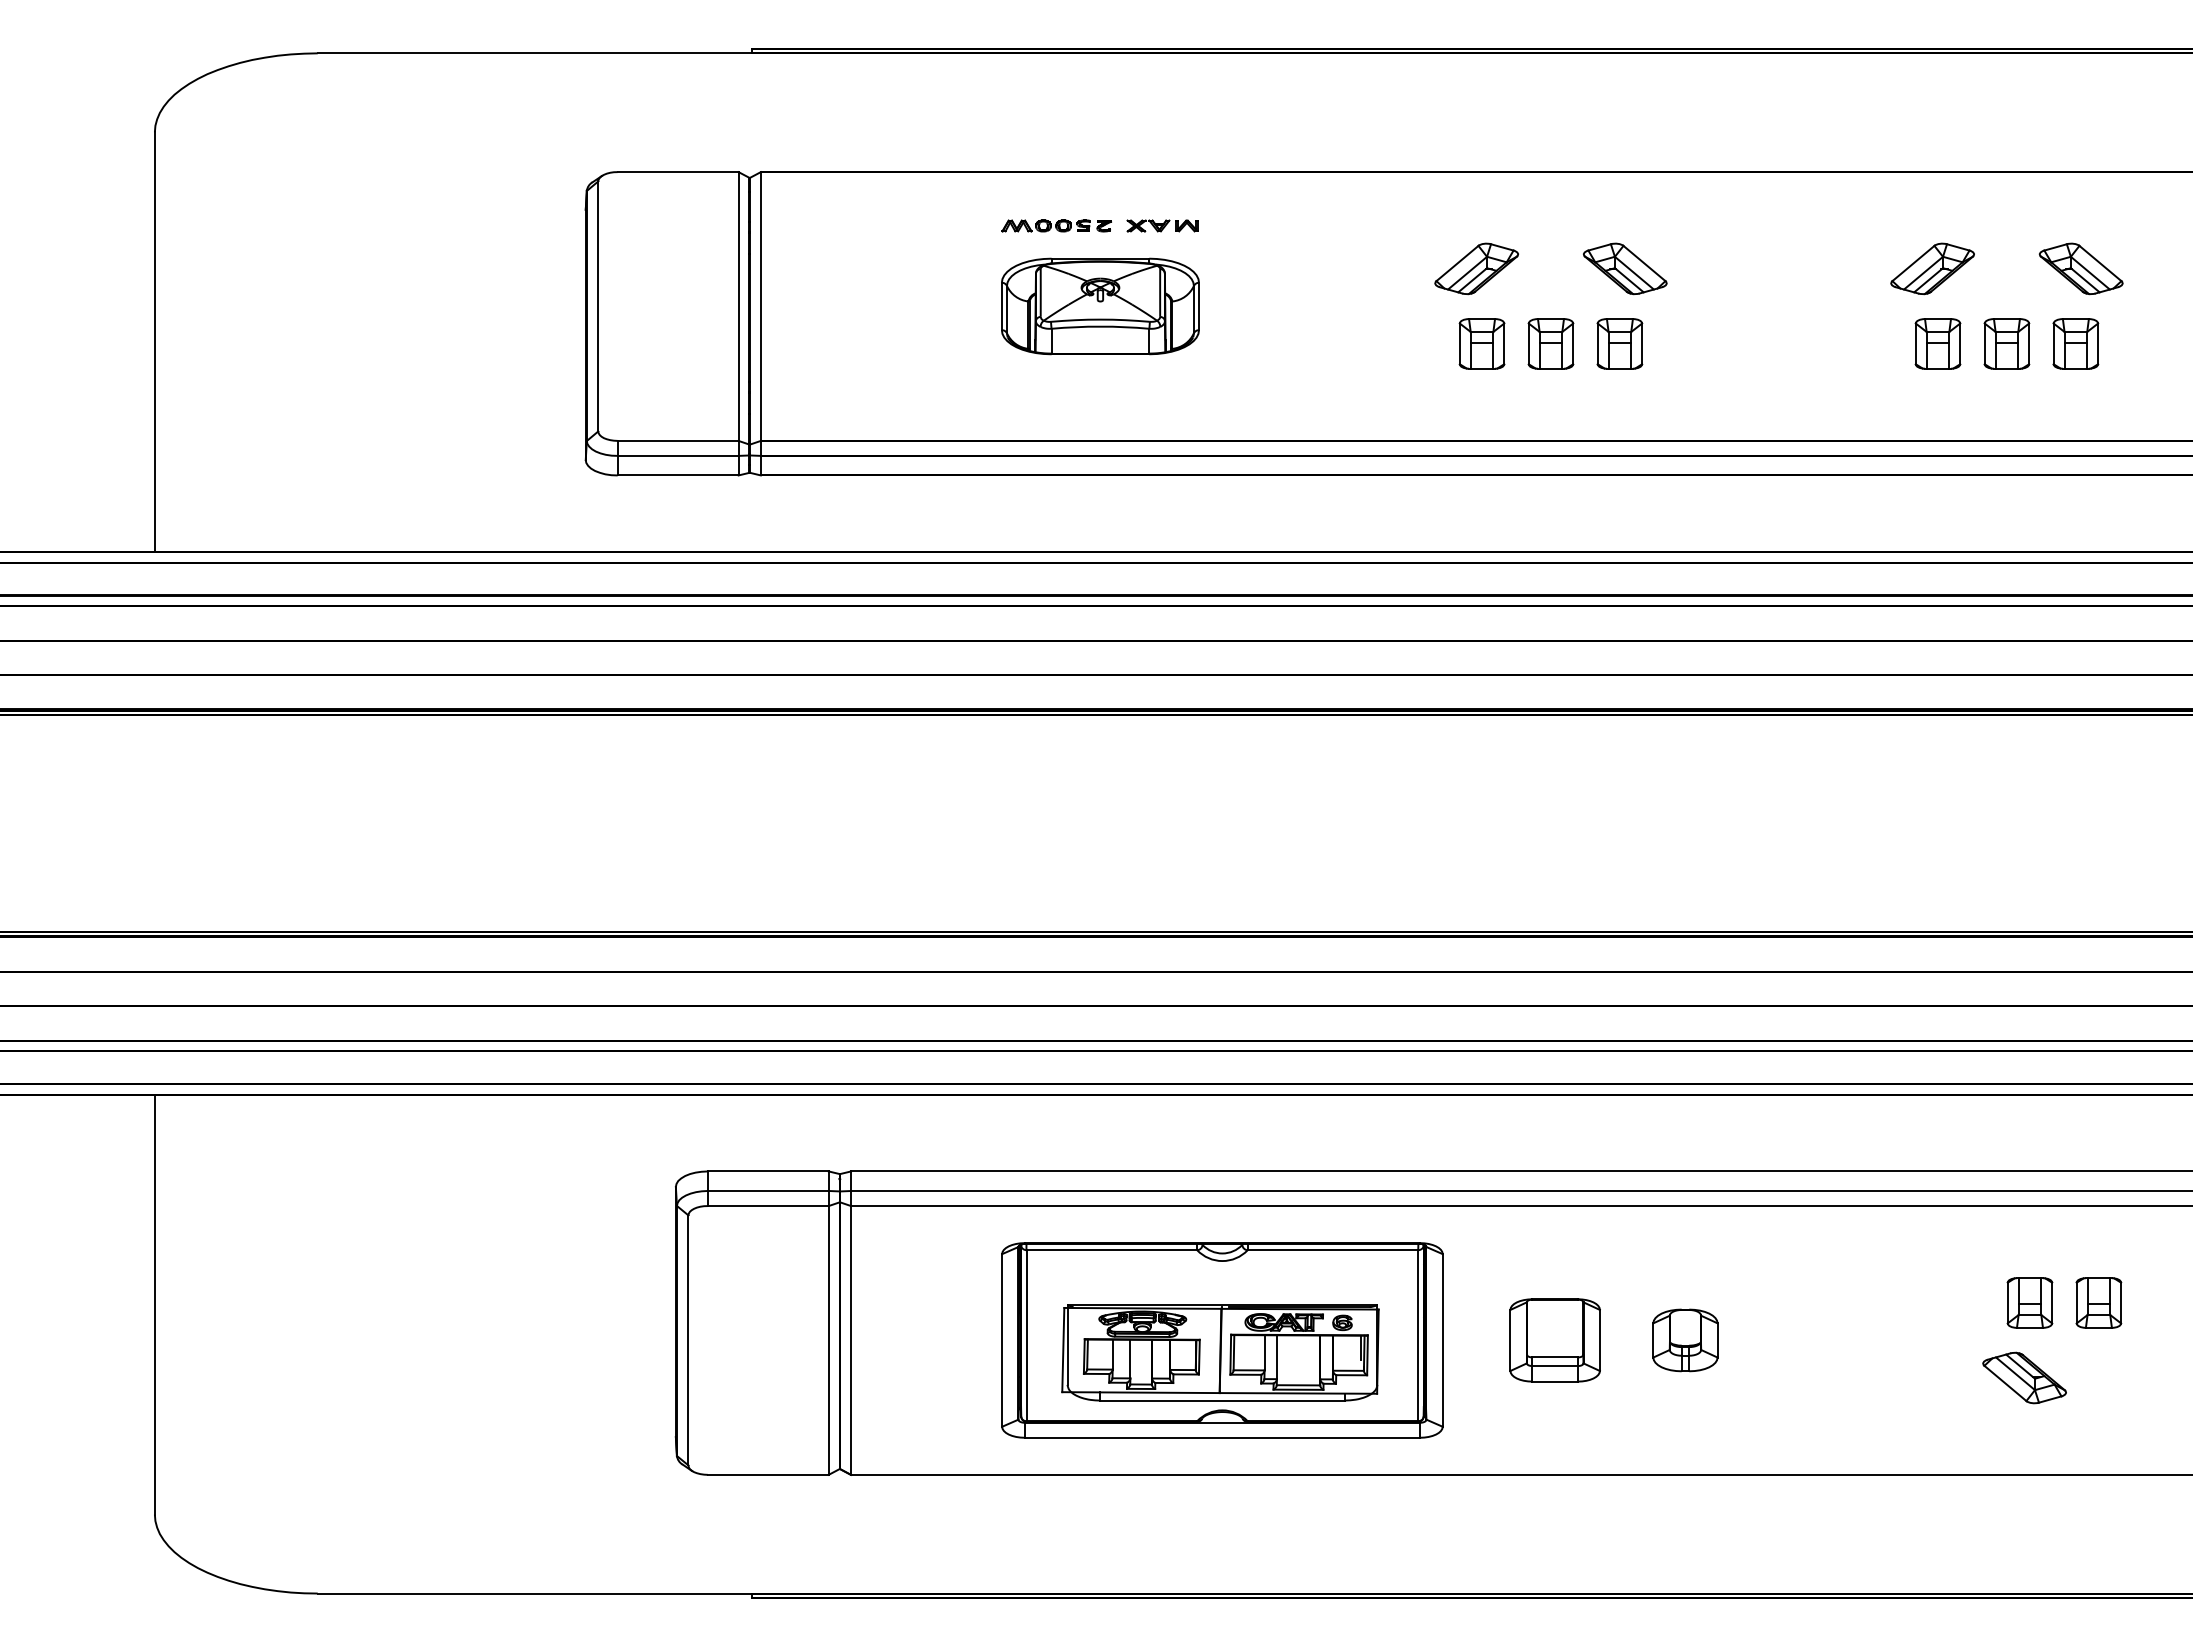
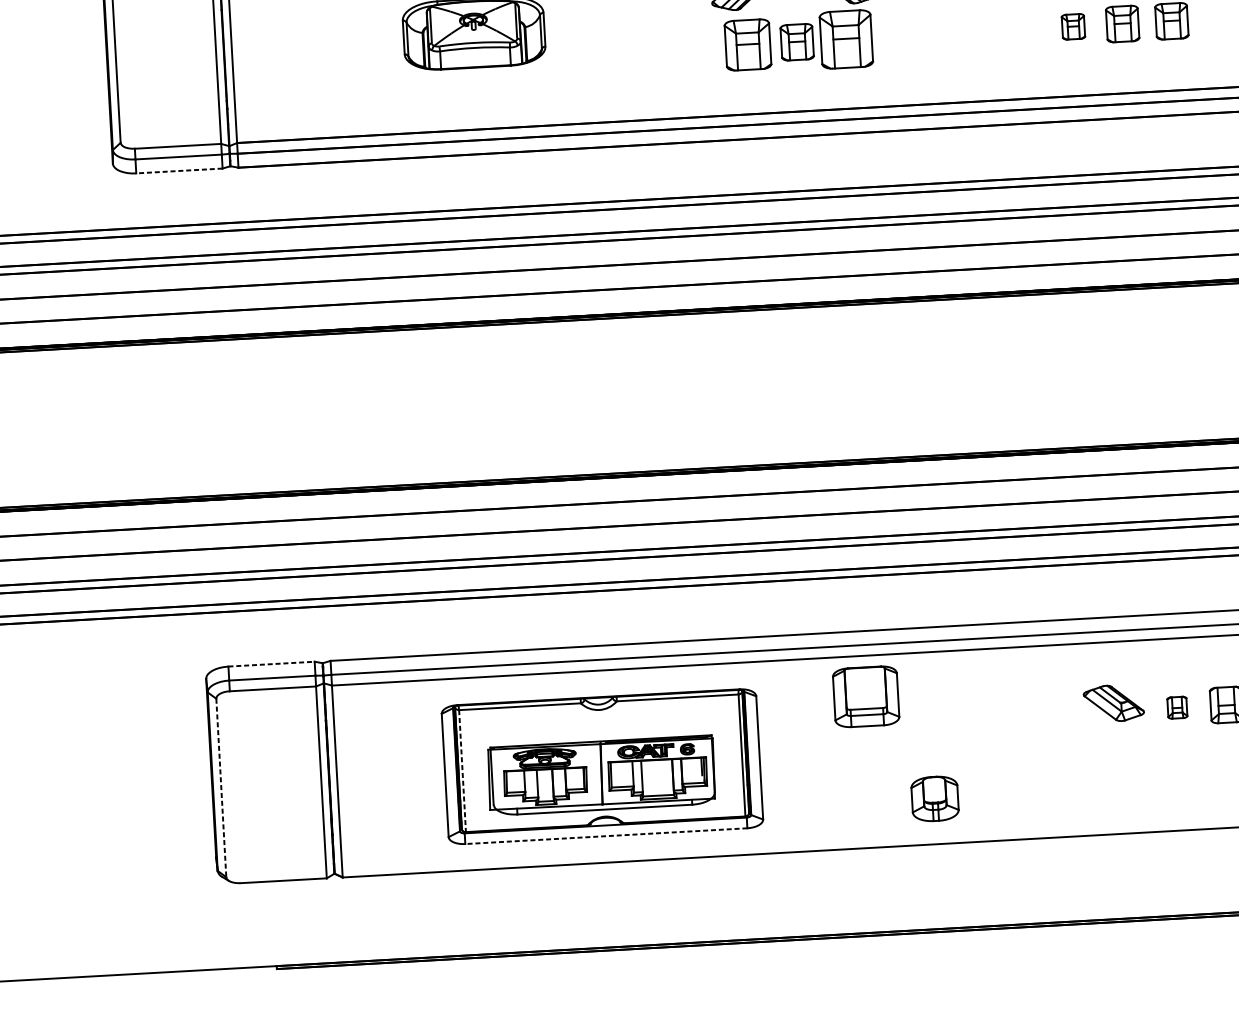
part: (1481, 343) -> (747, 44), size x1.4
part: (1619, 343) -> (846, 39), size x1.6
part: (1937, 343) -> (1073, 26), size x0.7
line: (677, 475) -> (178, 171), solid -> dashed
line: (768, 1171) -> (271, 664), solid -> dashed
part: (2029, 1302) -> (1177, 707), size x0.6
line: (1026, 1336) -> (462, 771), solid -> dashed
line: (688, 1340) -> (221, 788), solid -> dashed
part: (1554, 1340) -> (865, 696), moved
part: (1685, 1340) -> (935, 798), moved
part: (2024, 1377) -> (1113, 703), moved
line: (1222, 1437) -> (606, 835), solid -> dashed

